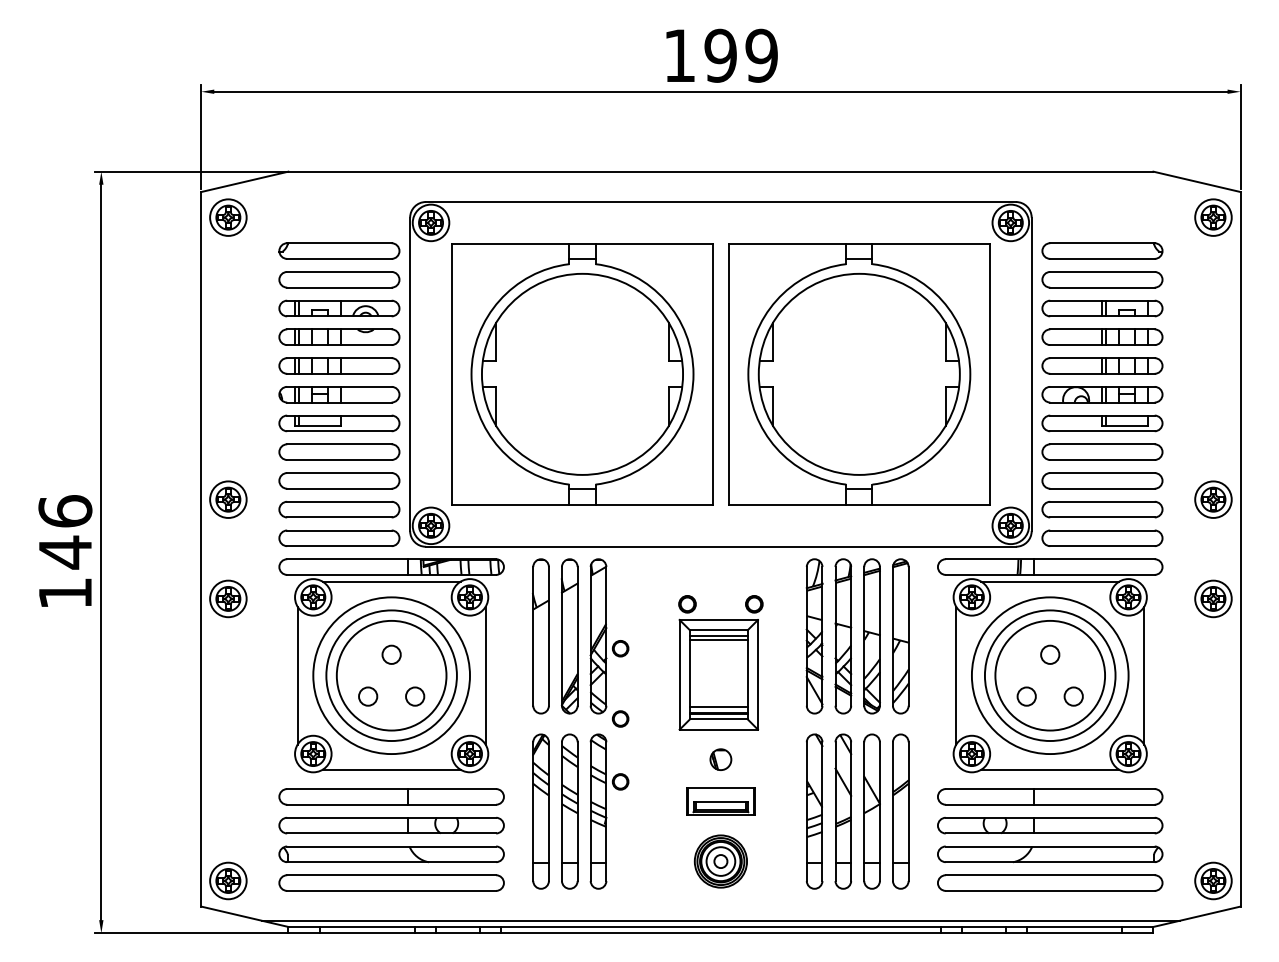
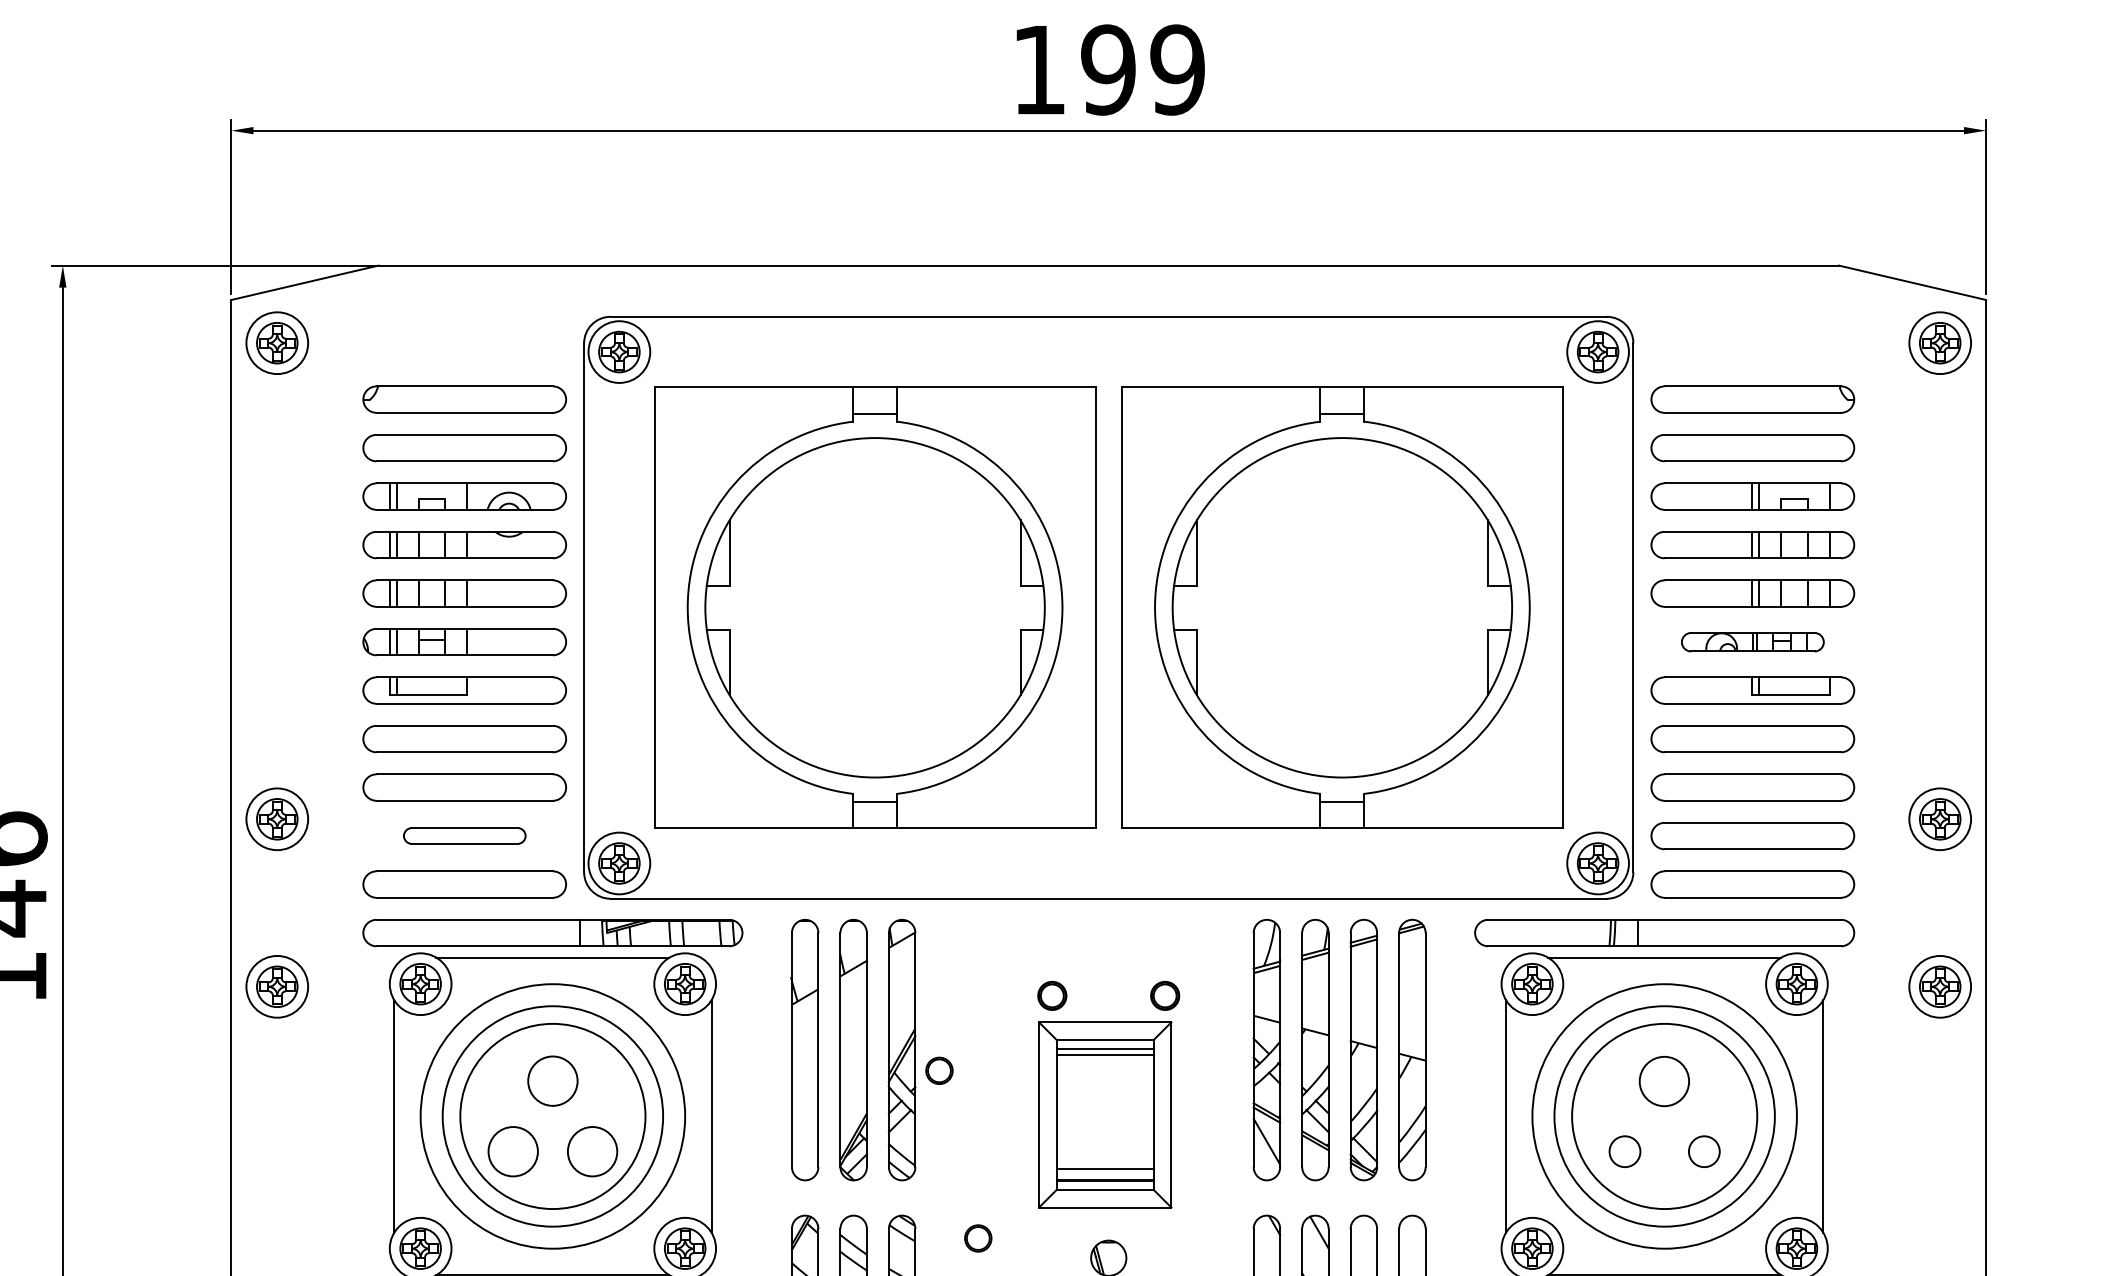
part: (1102, 394) -> (1752, 641), size x0.7
part: (339, 509) -> (464, 835), size x0.6
circle: (391, 654) -> (552, 1080), size x1.6
circle: (1050, 654) -> (1665, 1080), size x1.6
circle: (368, 696) -> (513, 1151), size x1.6
circle: (415, 696) -> (593, 1151), size x1.6
circle: (620, 718) -> (978, 1237), moved

